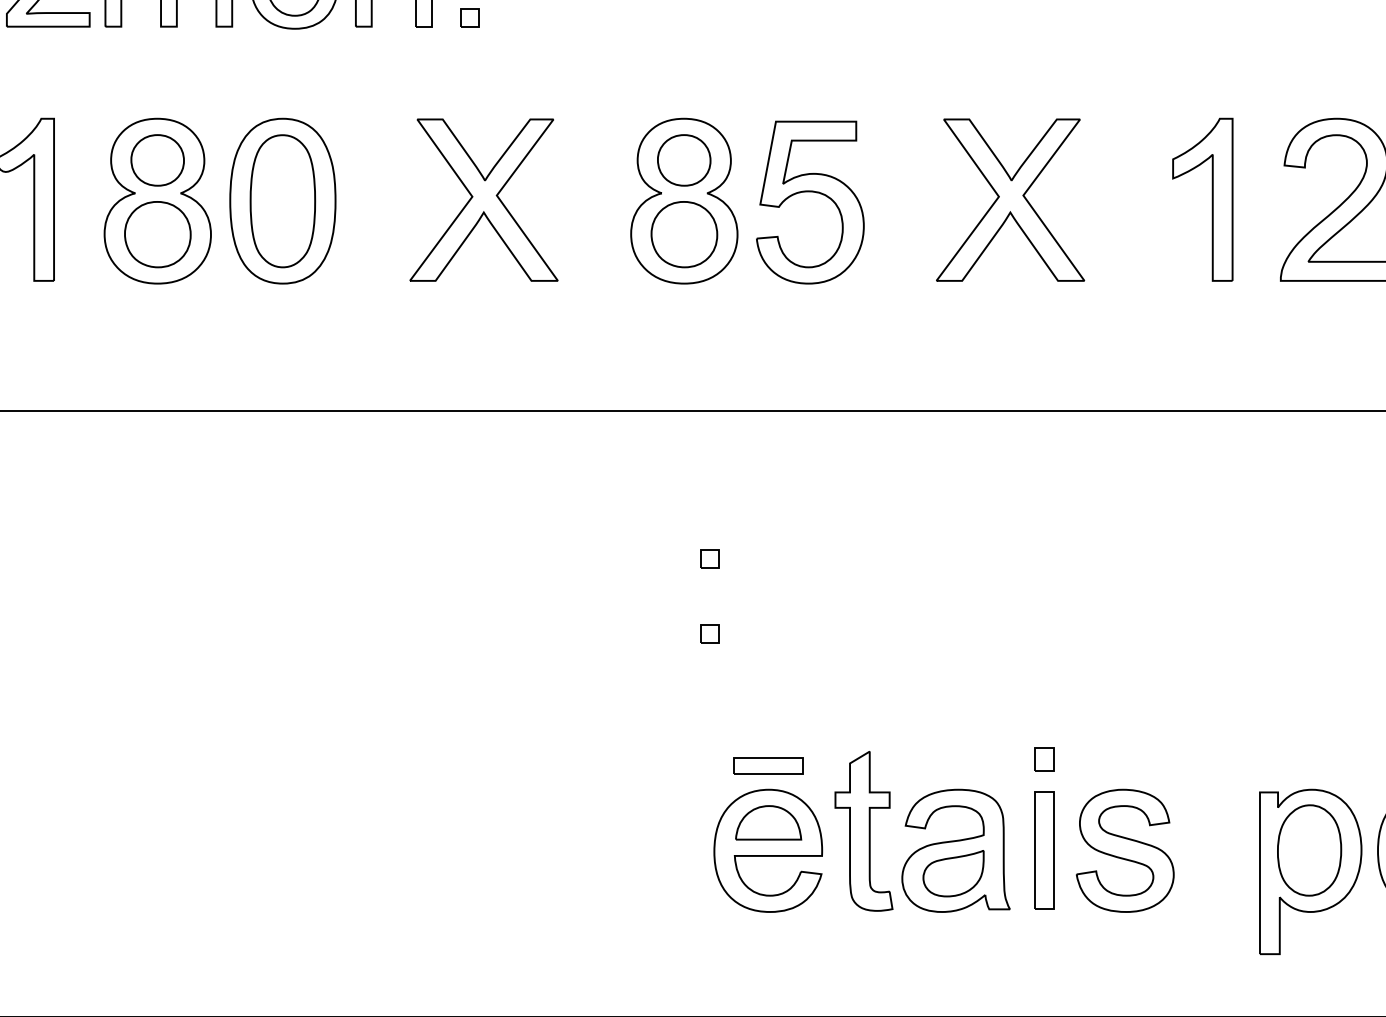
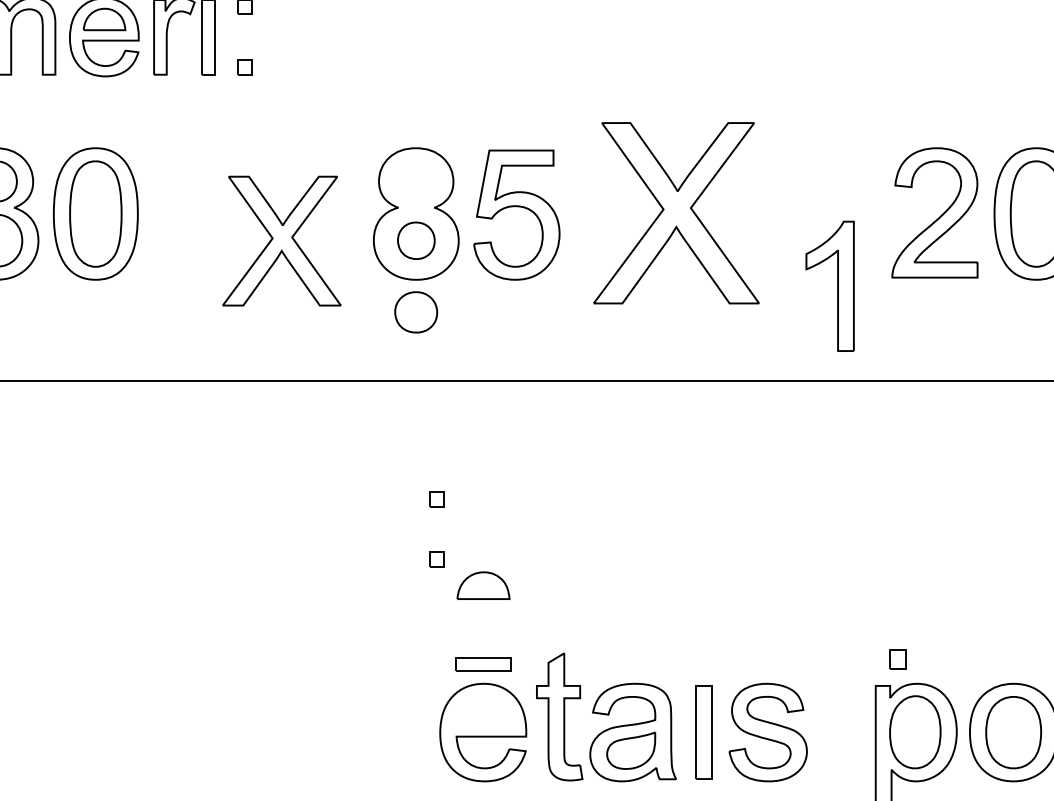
part: (684, 160) -> (416, 312), moved
part: (483, 199) -> (281, 240), moved
part: (1010, 199) -> (676, 212), size x1.4
part: (1211, 199) -> (837, 286), moved
part: (684, 234) -> (416, 240), size x0.7
part: (1044, 759) -> (897, 659), moved
part: (768, 822) -> (483, 585), moved

